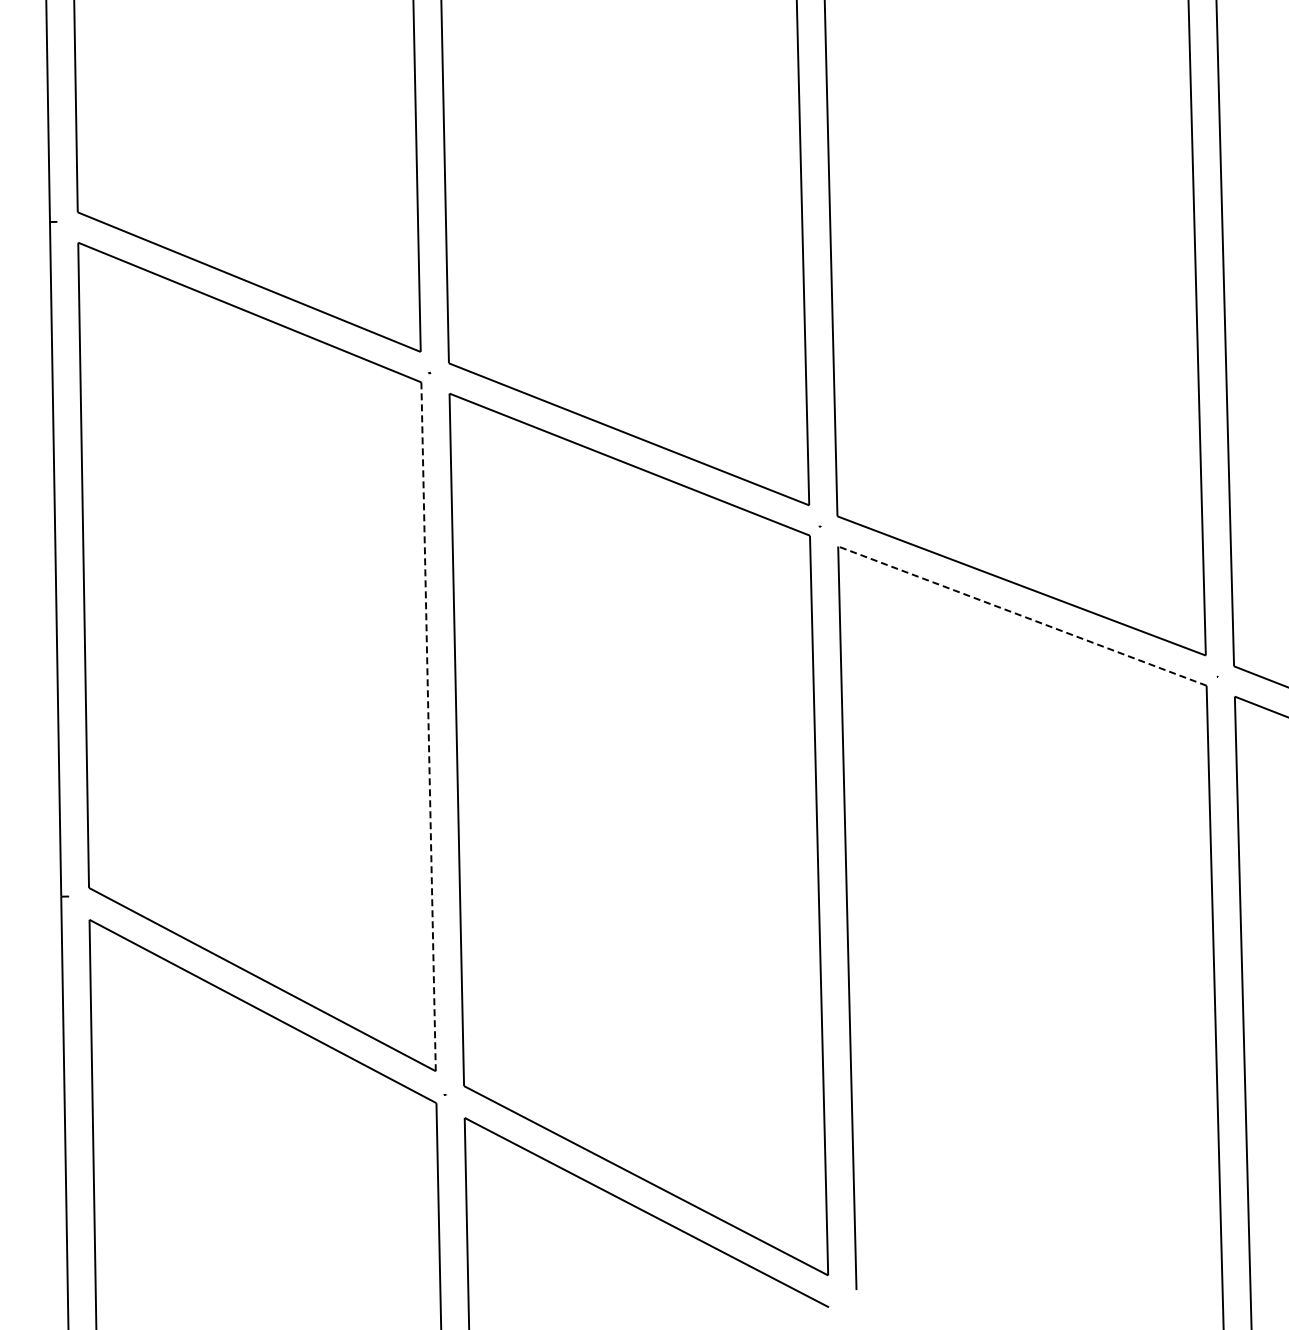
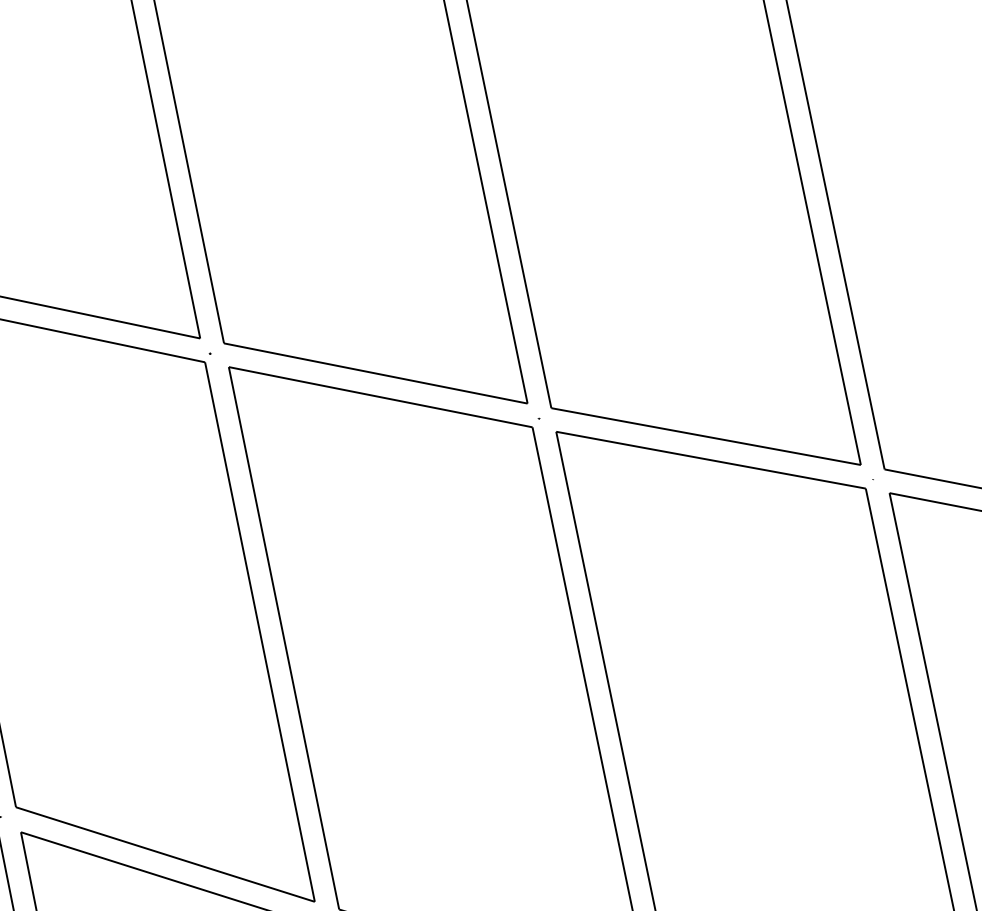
line: (1022, 616) -> (711, 460), dashed -> solid
line: (428, 726) -> (259, 631), dashed -> solid

